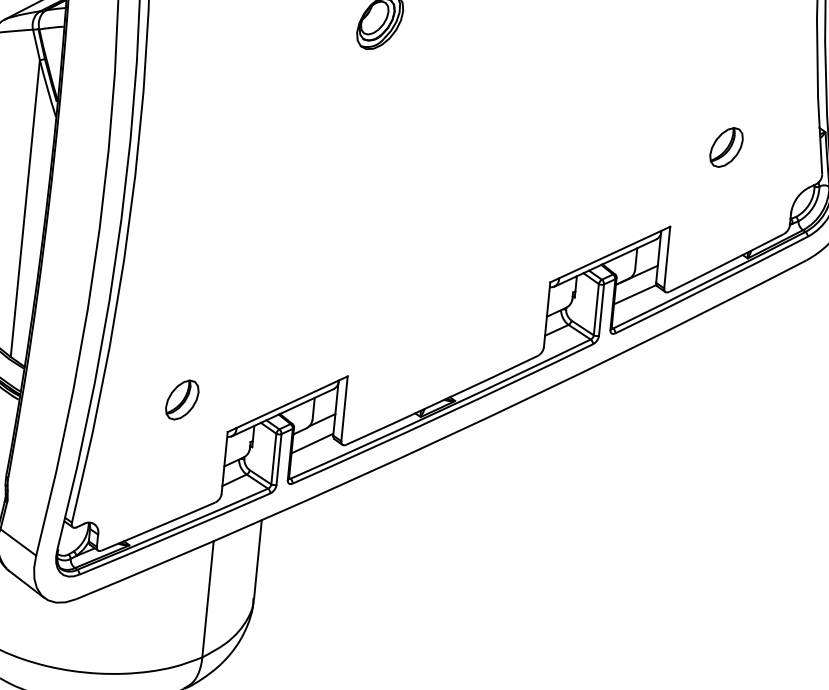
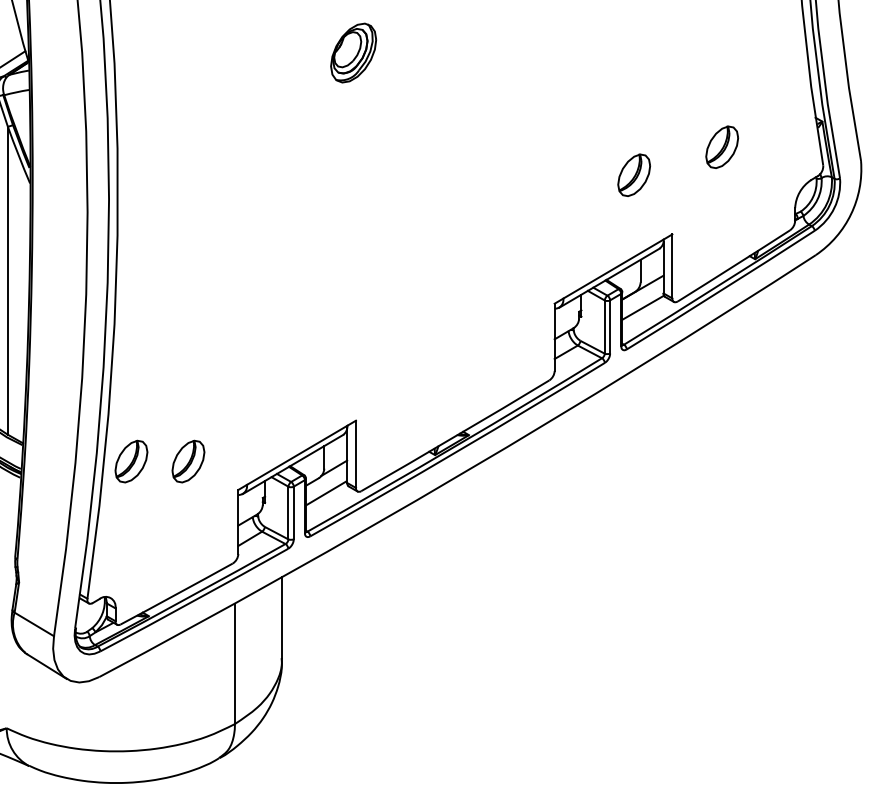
part: (638, 165) -> (633, 174), added
part: (127, 394) -> (131, 461), added

